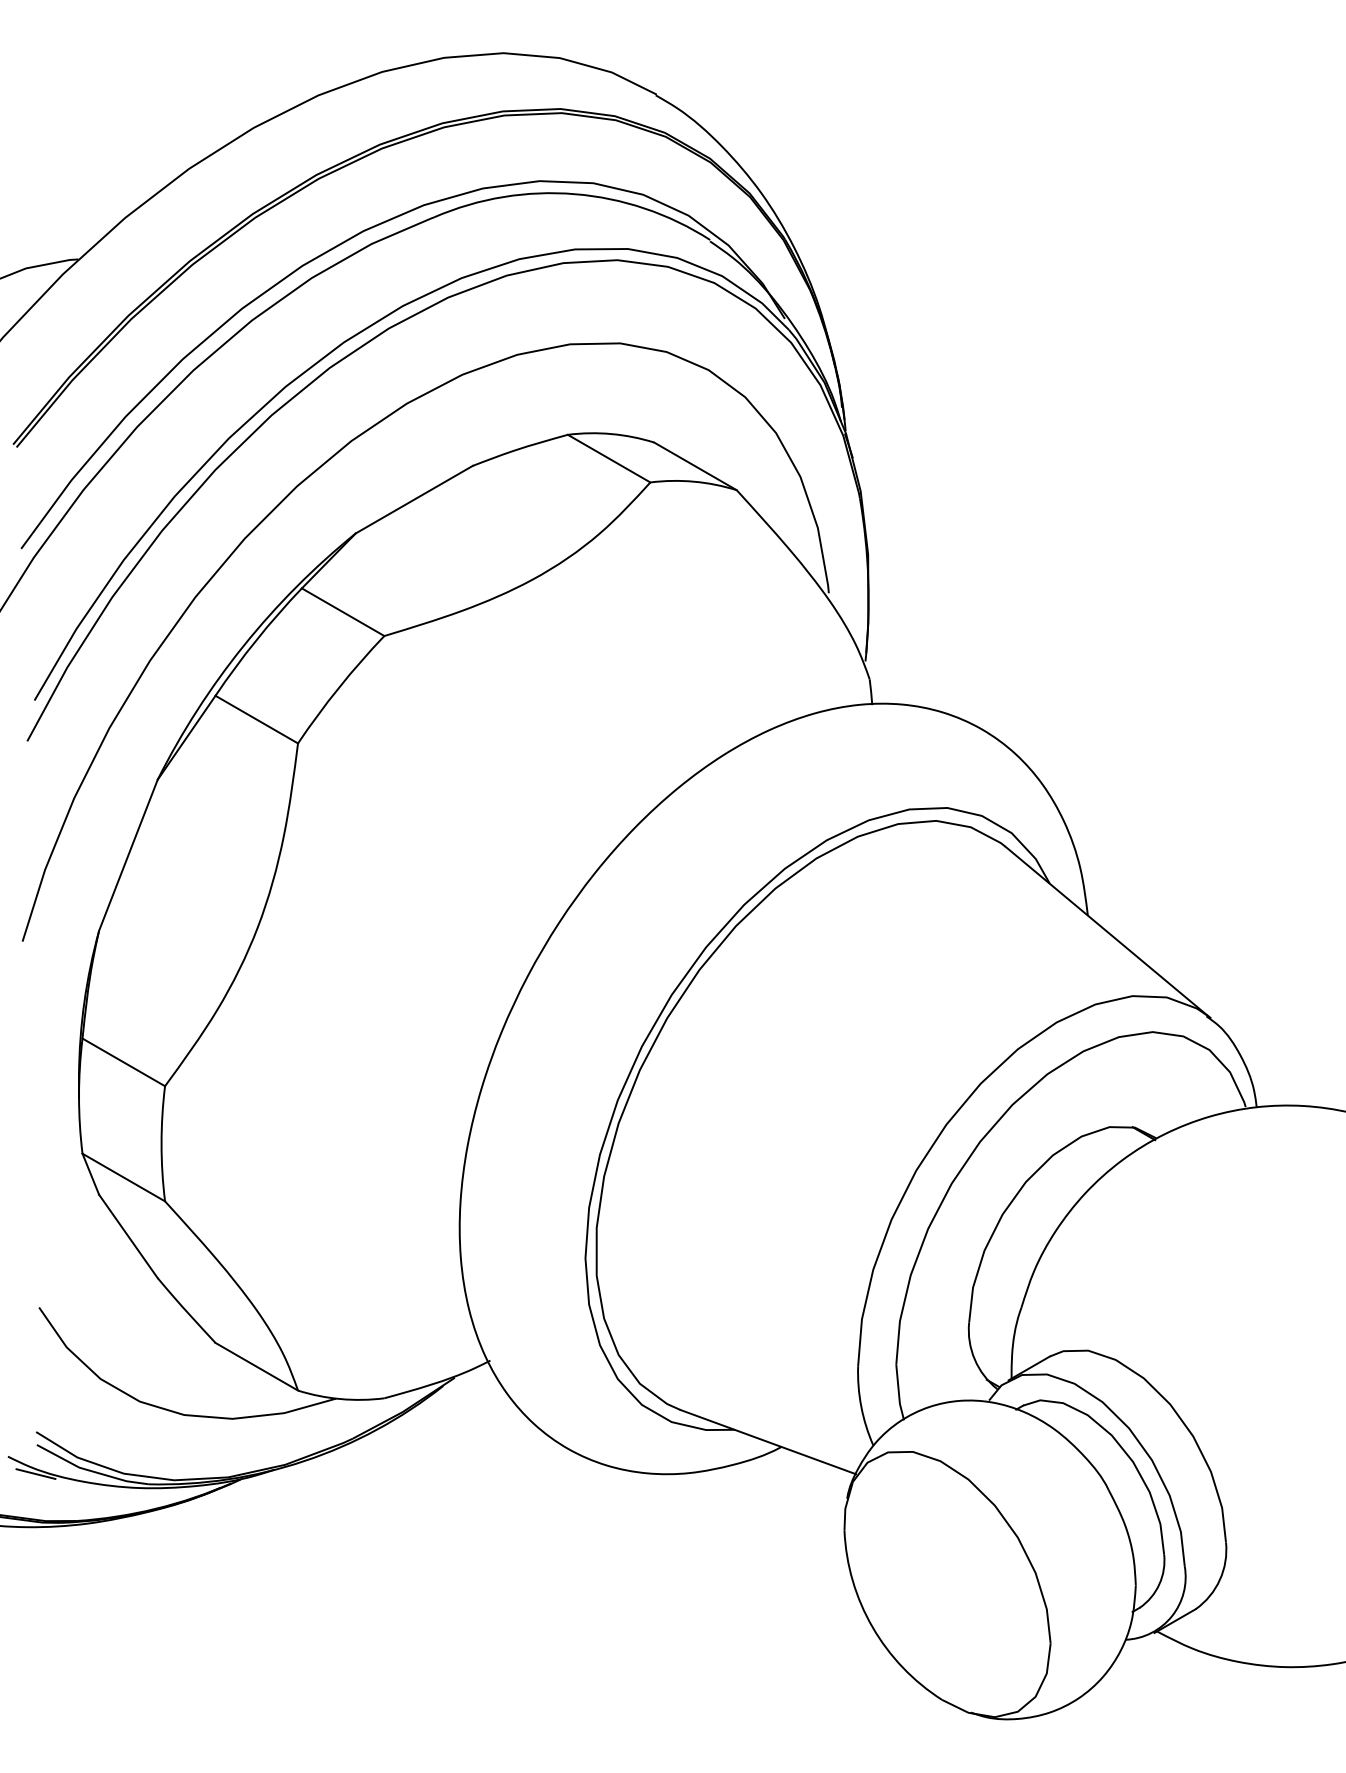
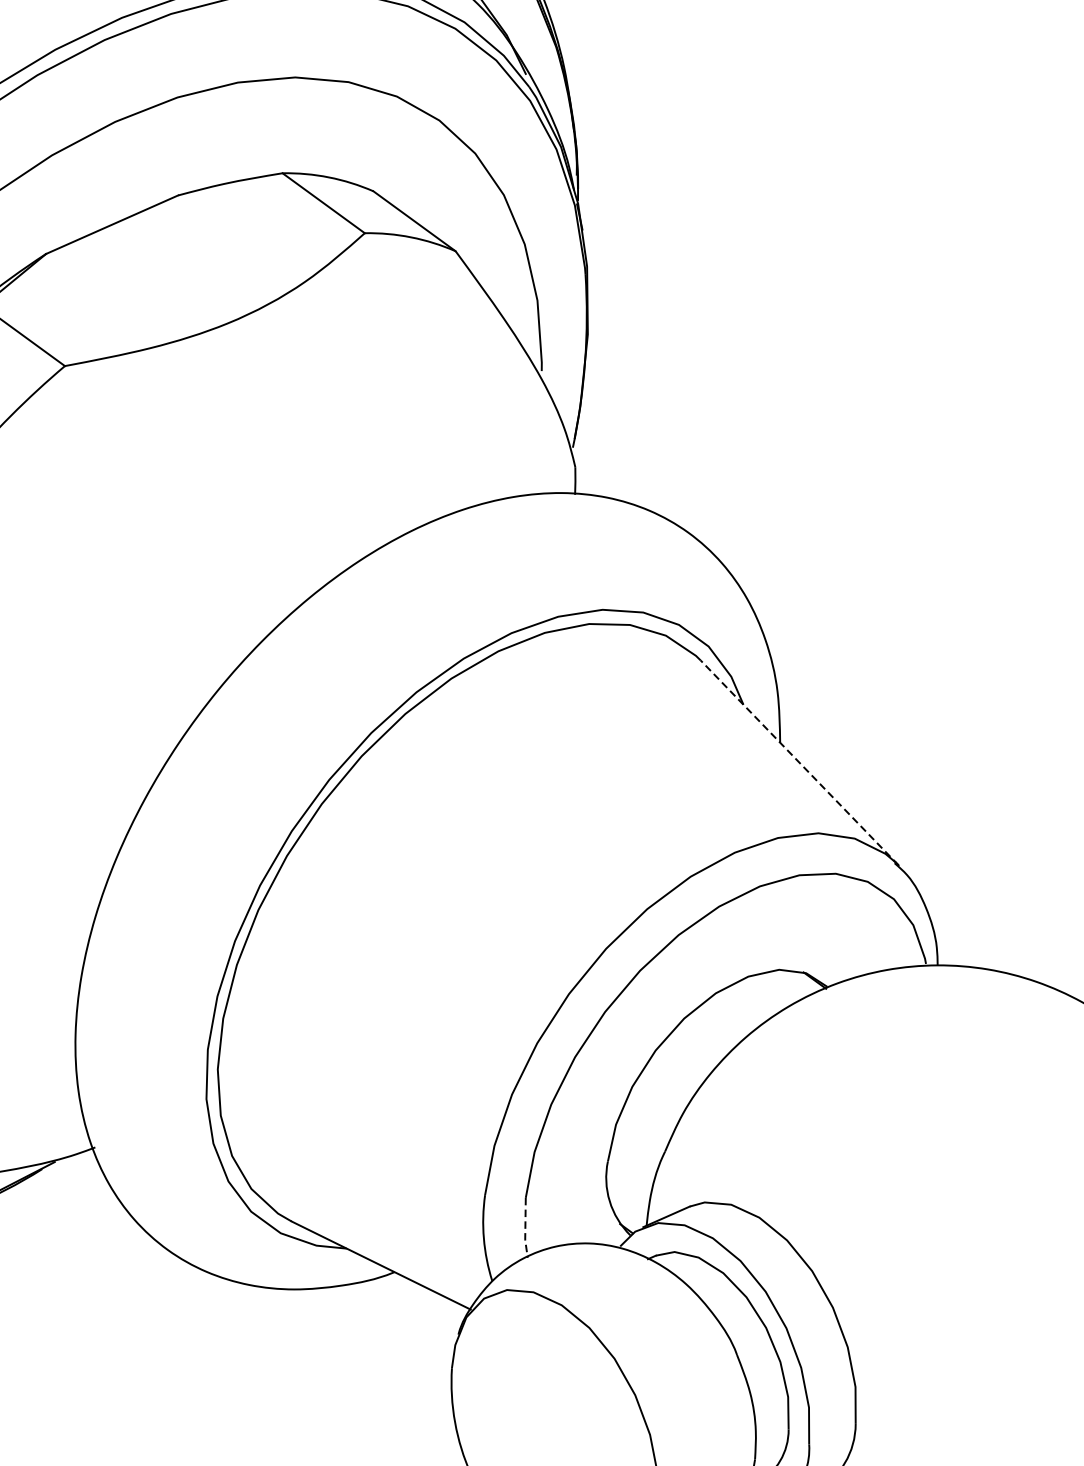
line: (1107, 932) -> (799, 762), solid -> dashed
line: (898, 1393) -> (524, 1228), solid -> dashed

